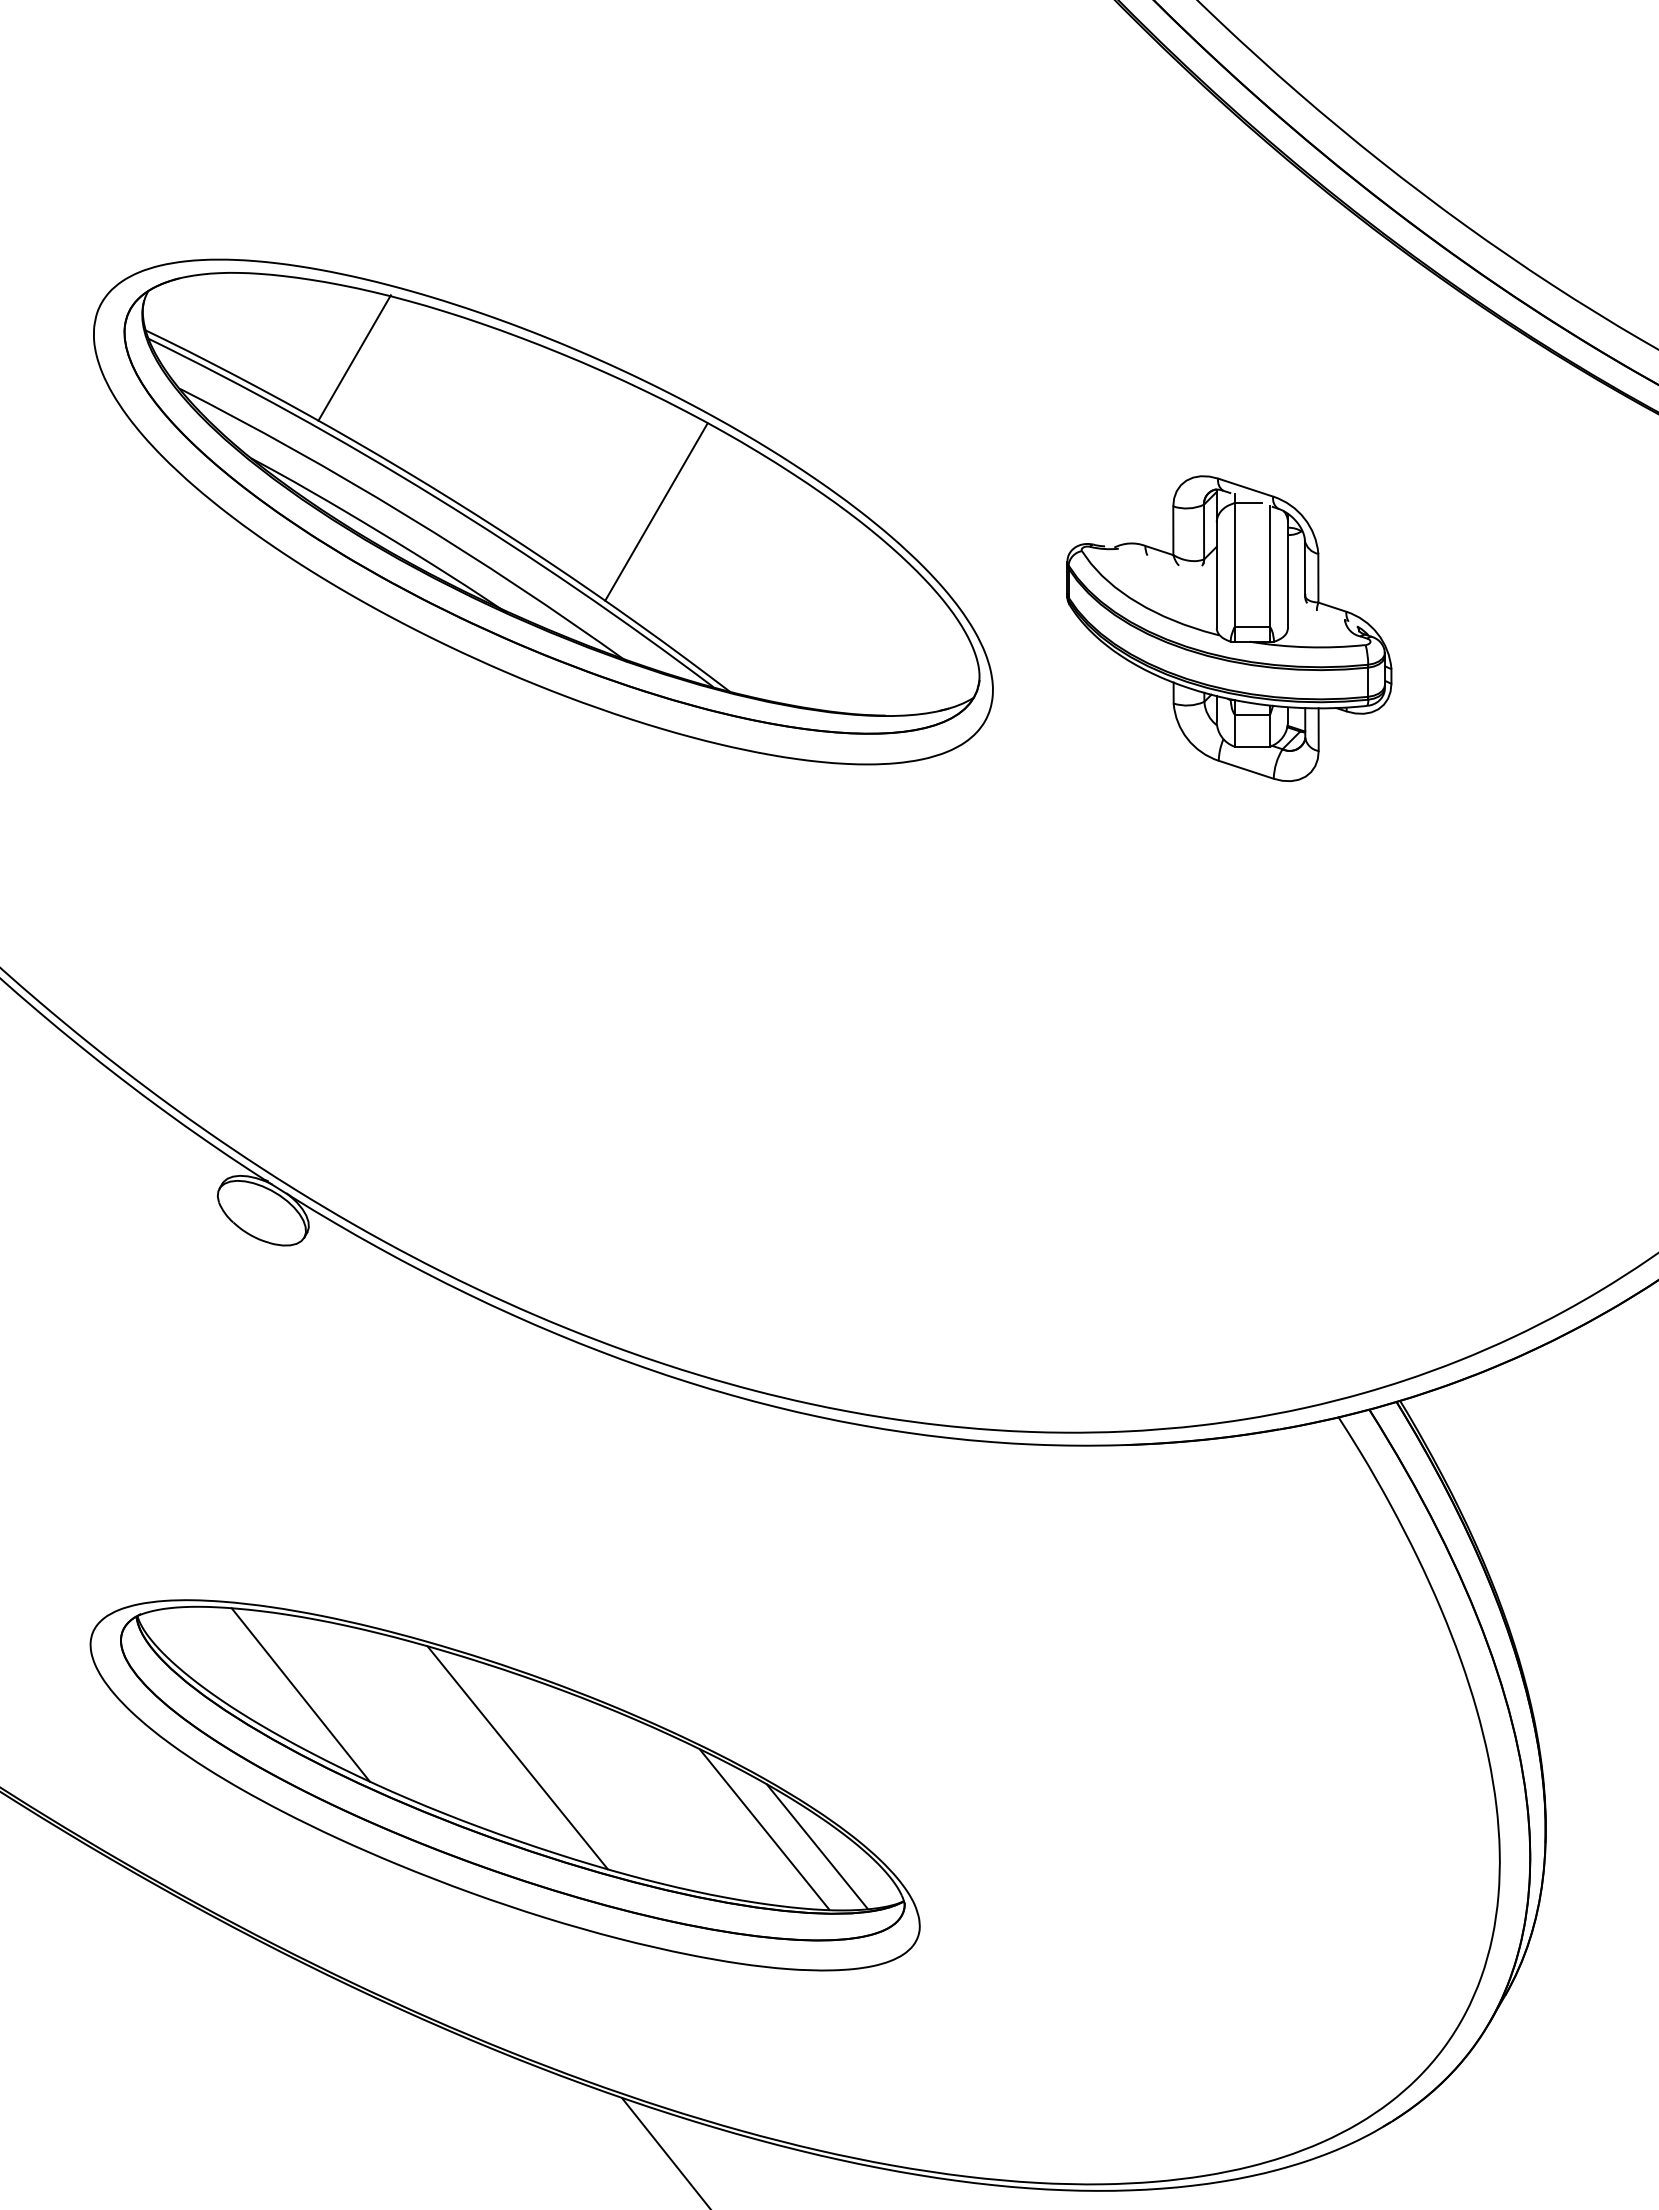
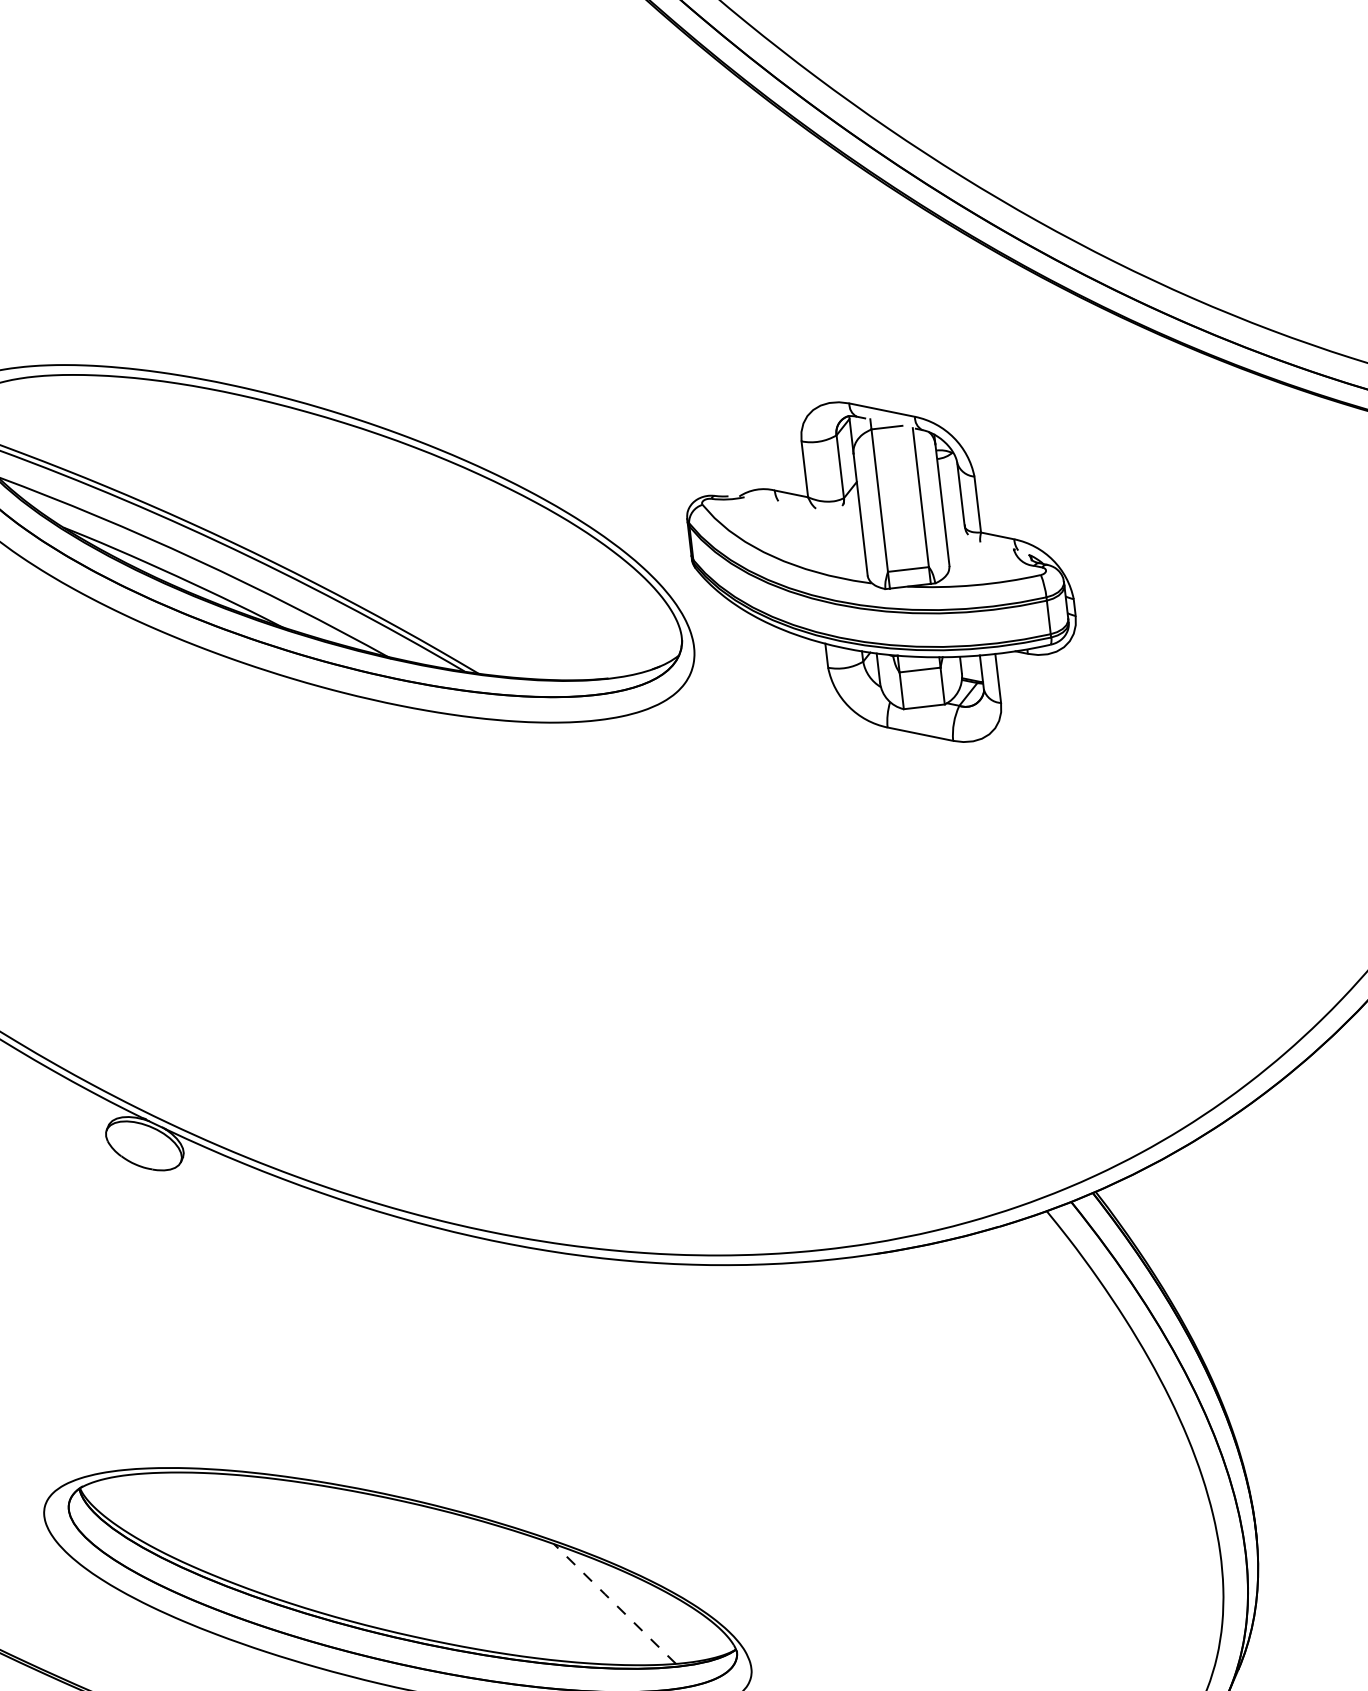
line: (354, 357) -> (138, 434), removed
line: (656, 511) -> (401, 532), removed
part: (1229, 628) -> (882, 574), size x1.4
line: (300, 1694) -> (221, 1537), removed
line: (517, 1757) -> (405, 1568), removed
line: (764, 1829) -> (614, 1603), solid -> dashed
line: (817, 1846) -> (659, 1612), removed

